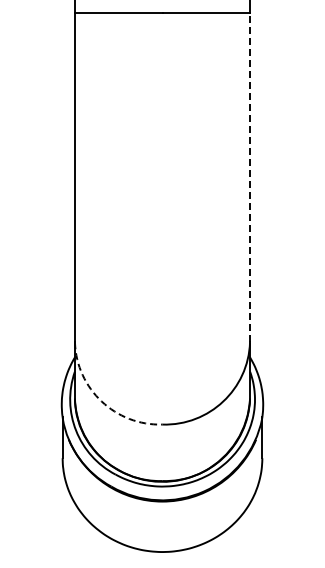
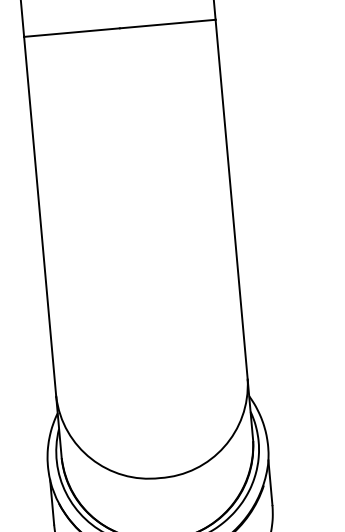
line: (250, 177) -> (232, 199), dashed -> solid
arc: (101, 401) -> (91, 458), dashed -> solid

